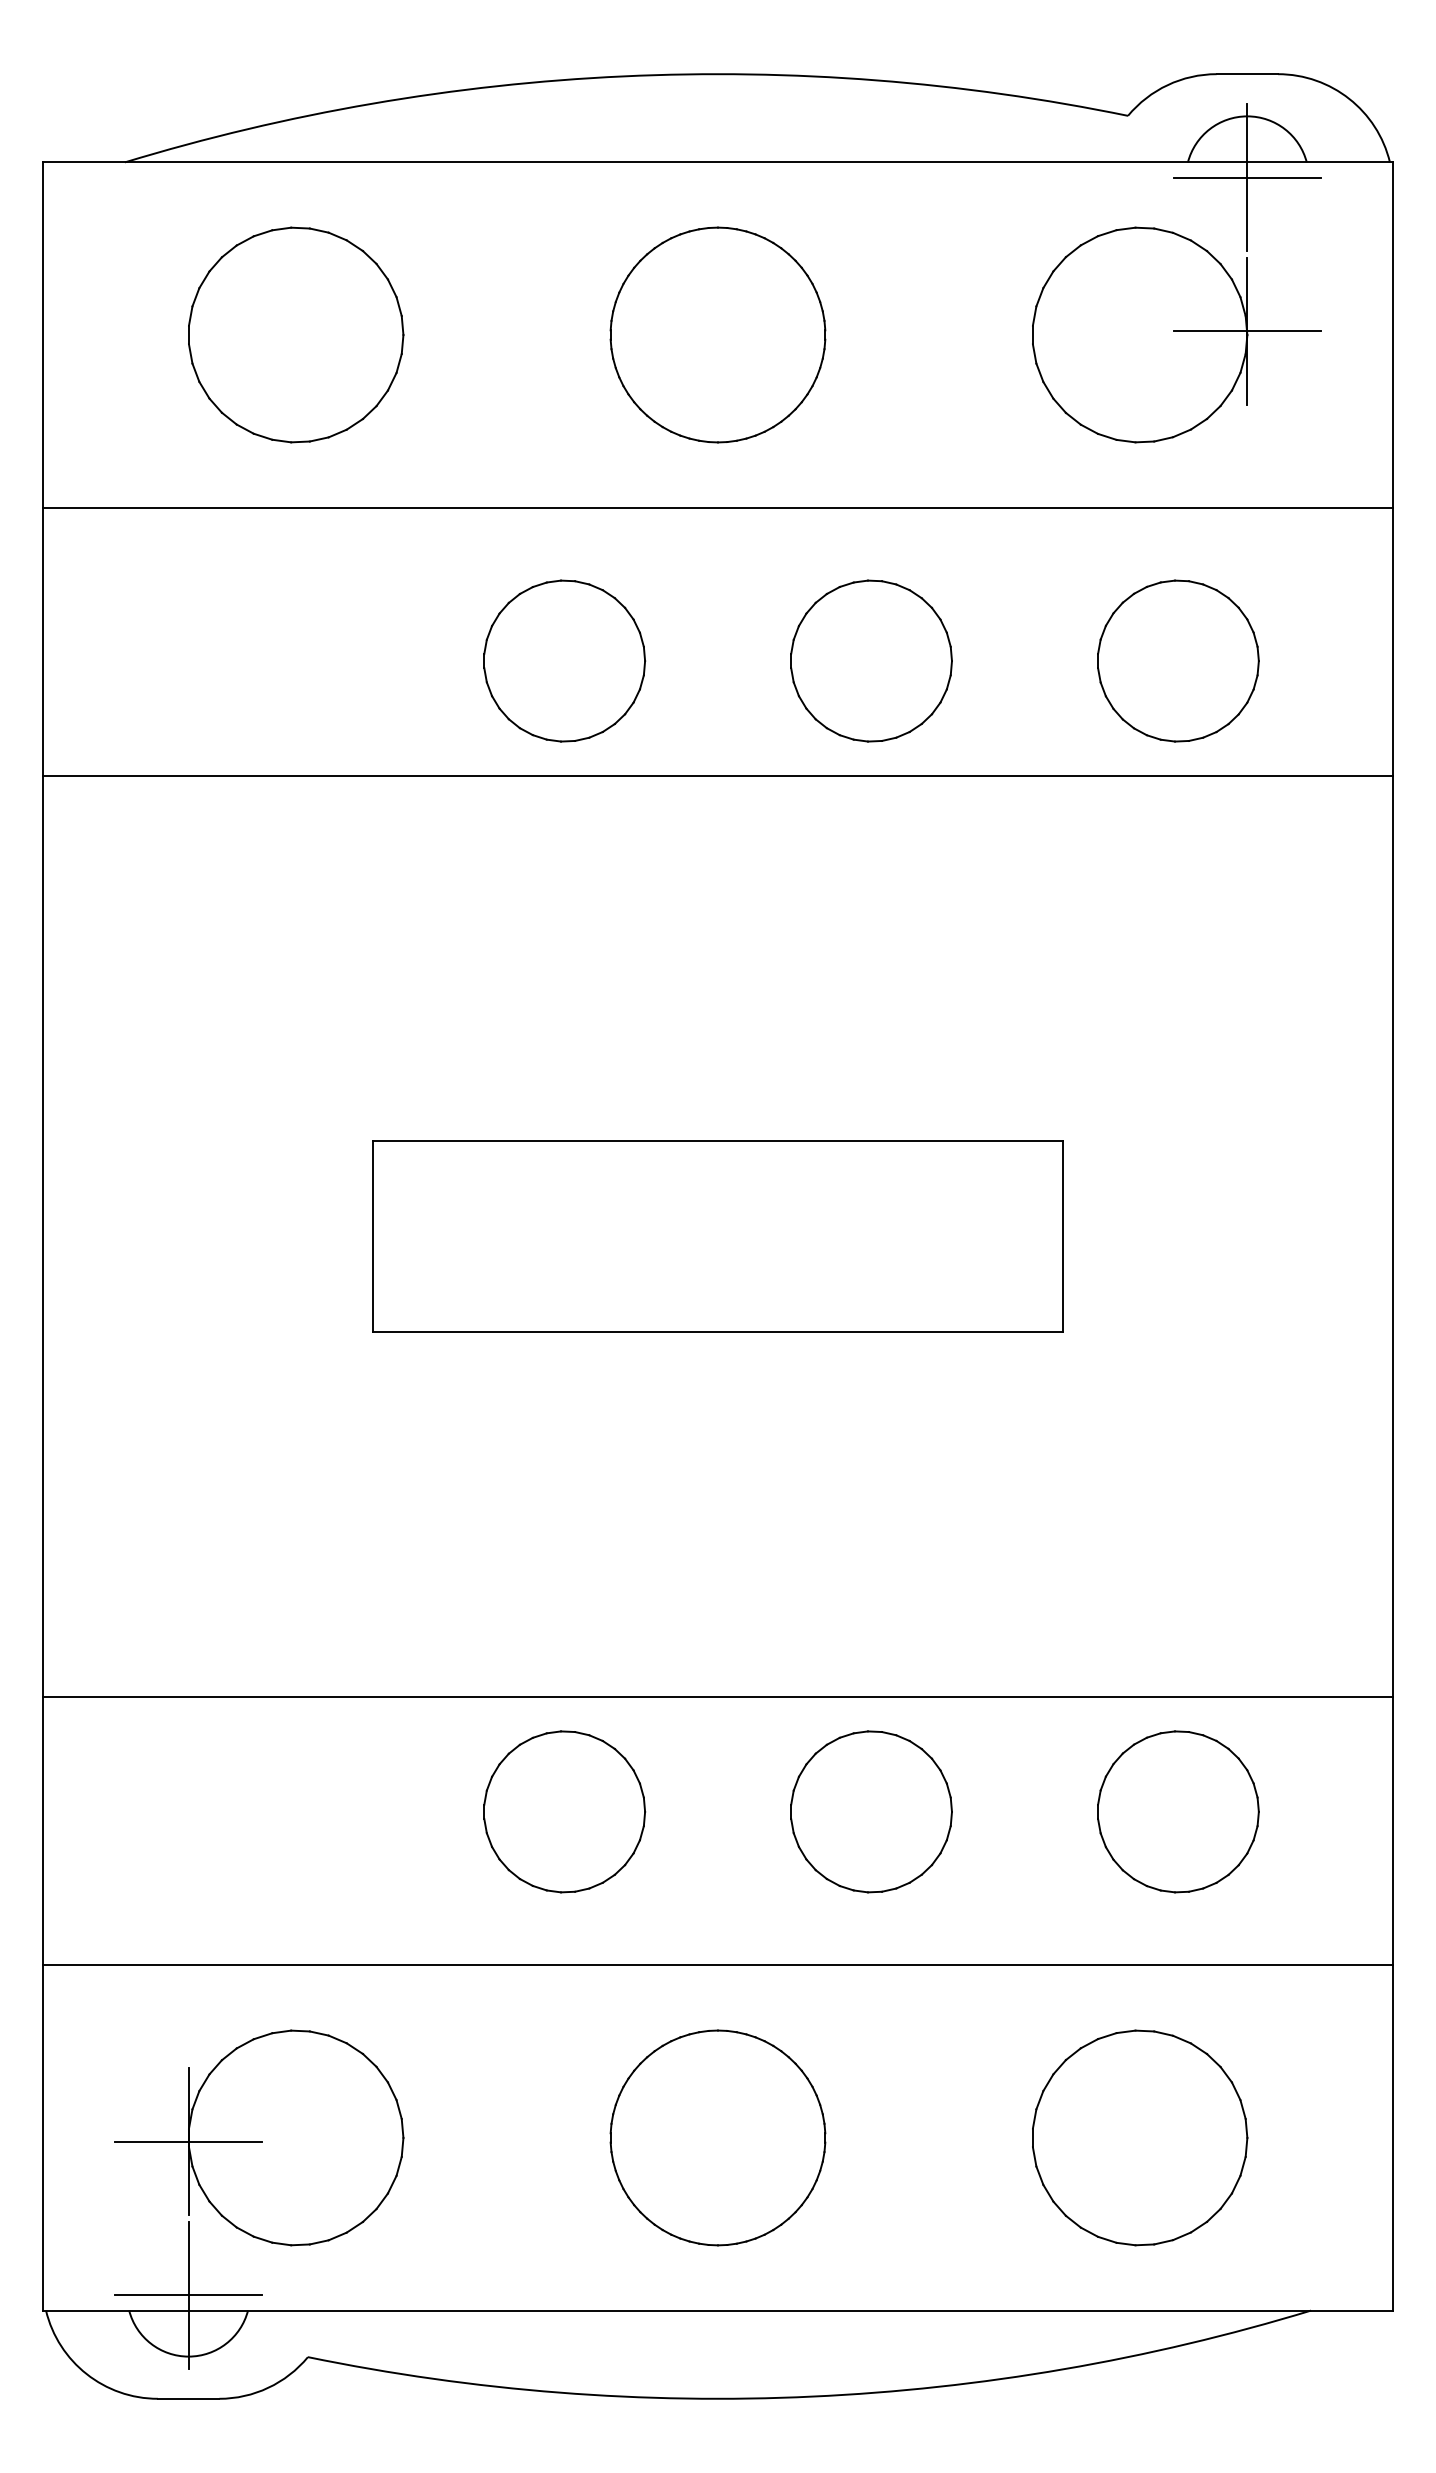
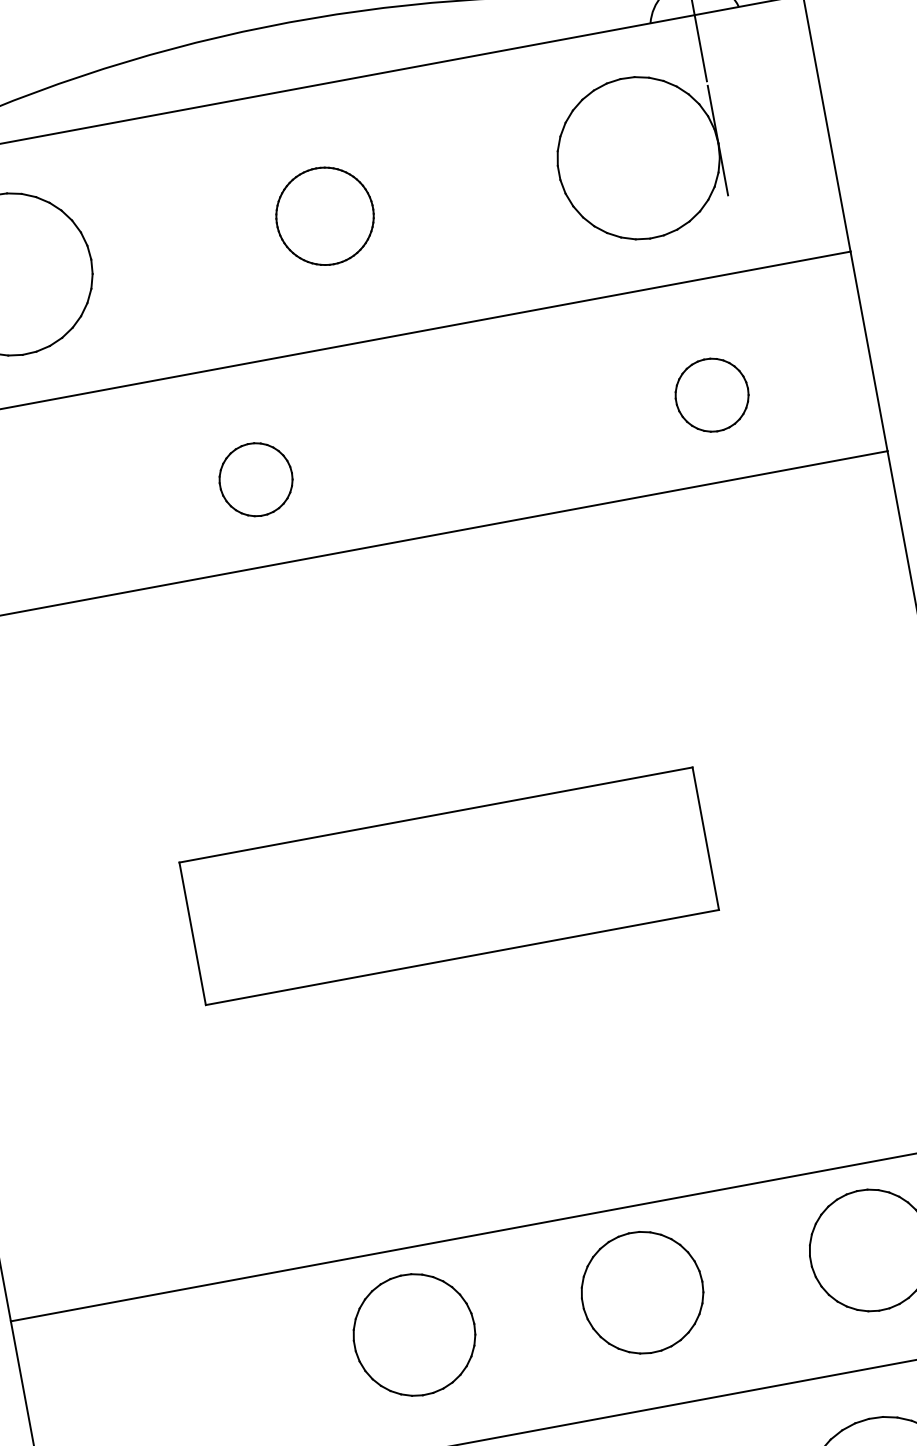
line: (1247, 177) -> (696, 26), removed
line: (1247, 331) -> (718, 140), removed
part: (717, 334) -> (324, 216), size x0.6
part: (564, 660) -> (255, 479), size x0.6
part: (871, 660) -> (483, 437), removed
part: (1178, 660) -> (712, 394), size x0.6

